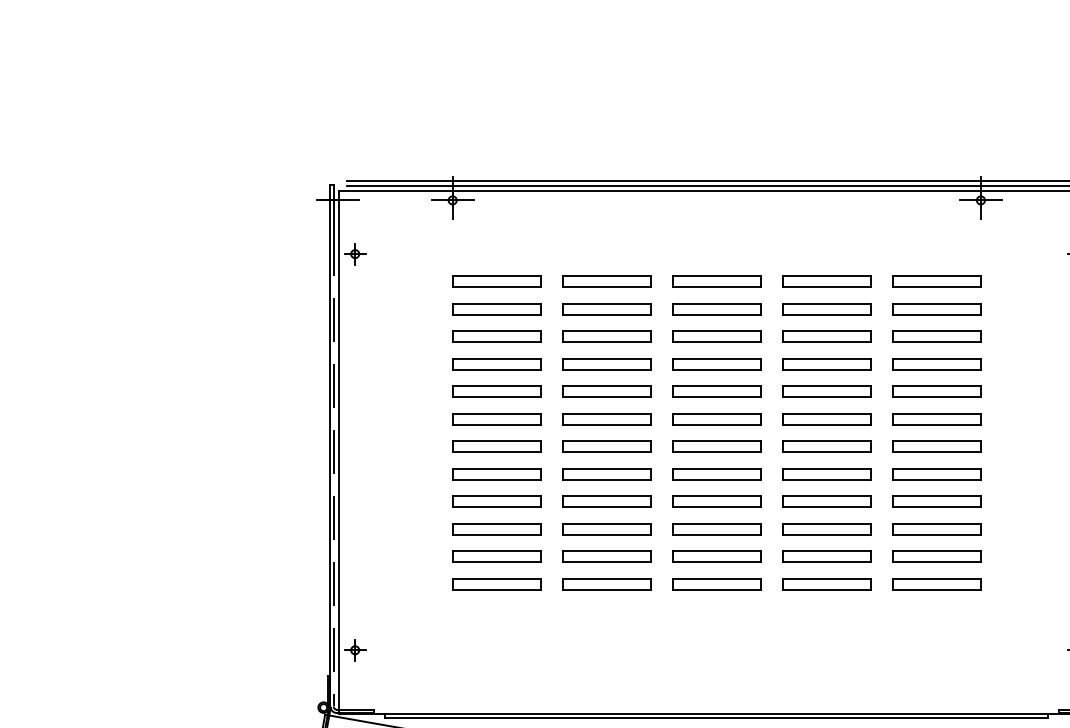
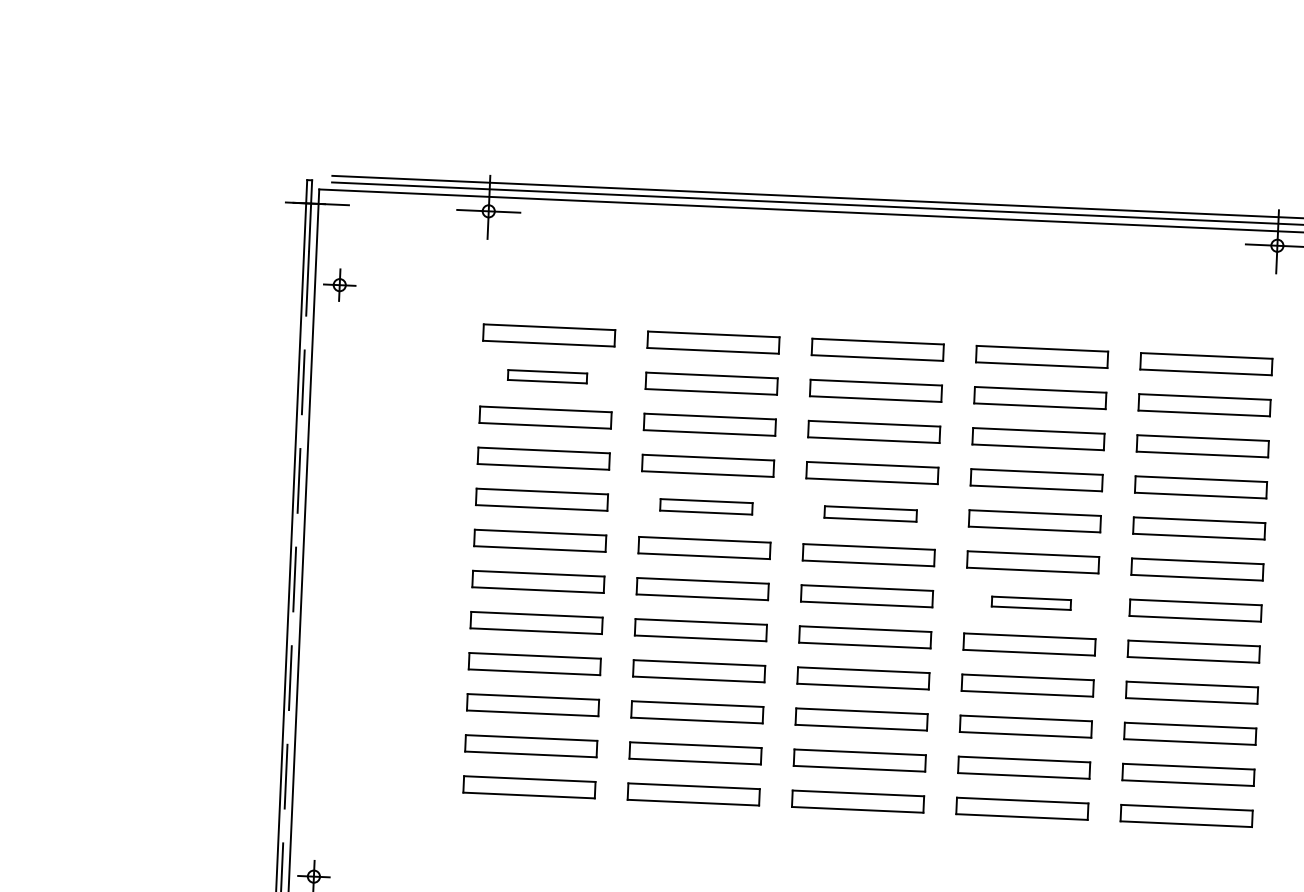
part: (496, 309) -> (547, 377), size x0.6
part: (606, 391) -> (705, 506), size x0.7
part: (716, 391) -> (870, 513), size x0.7
part: (826, 446) -> (1030, 603), size x0.6

